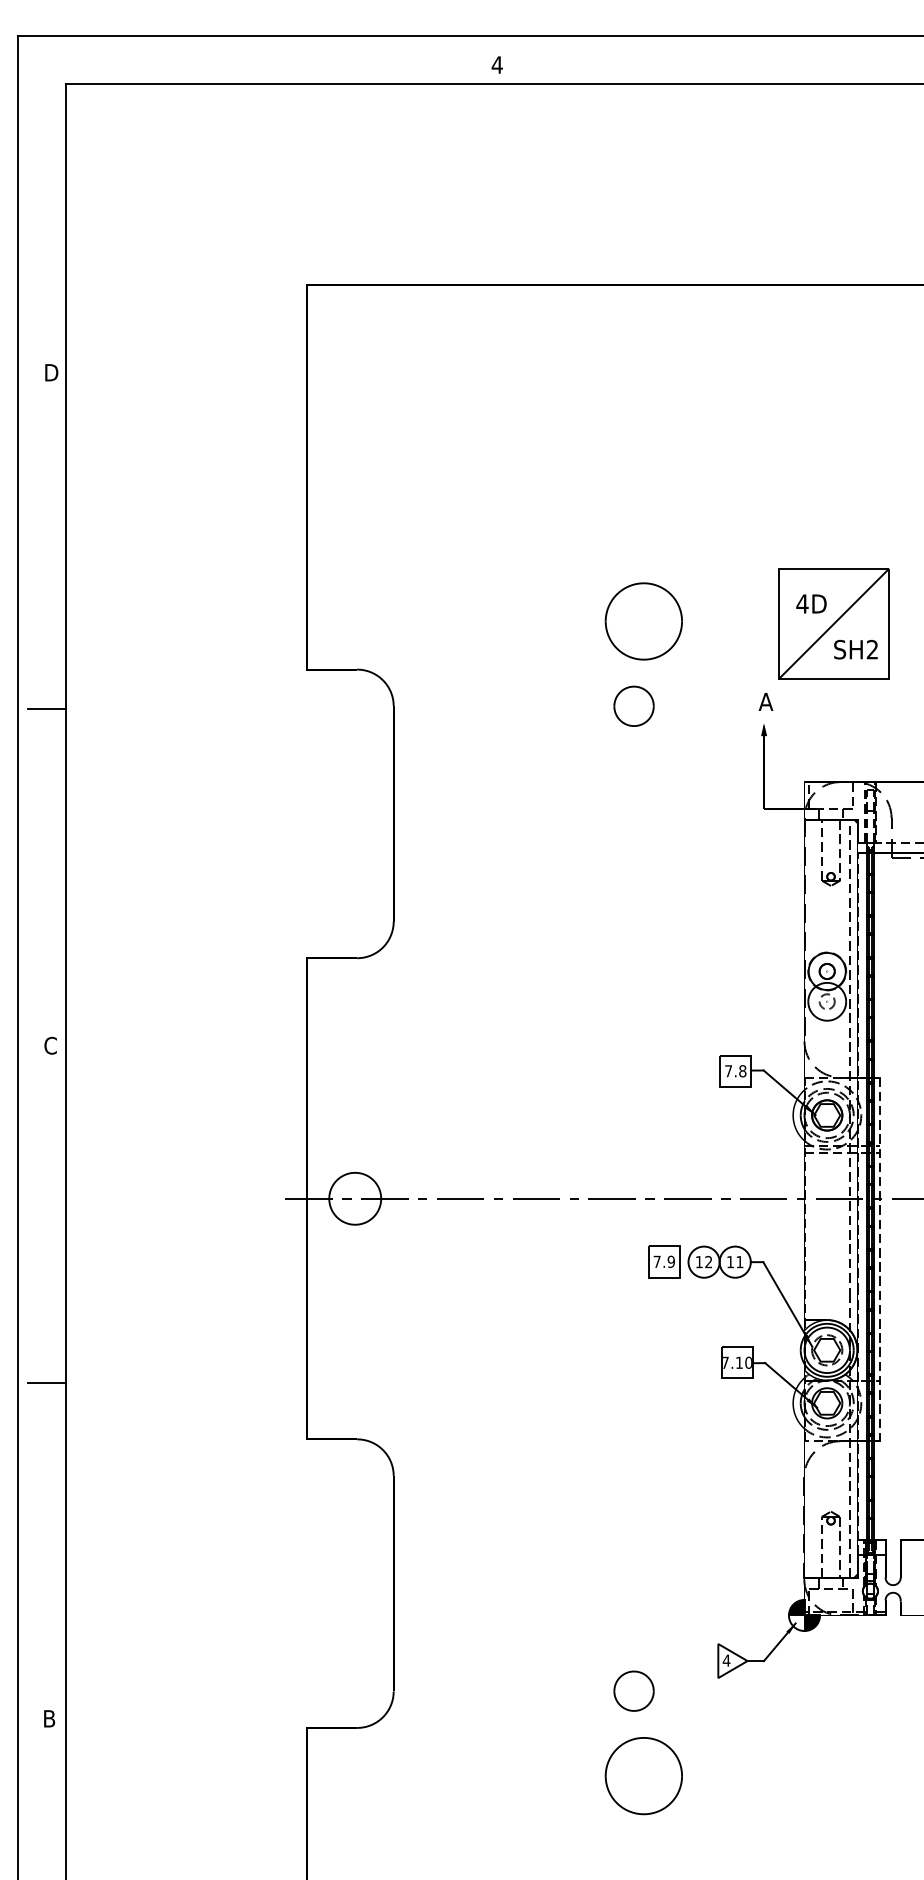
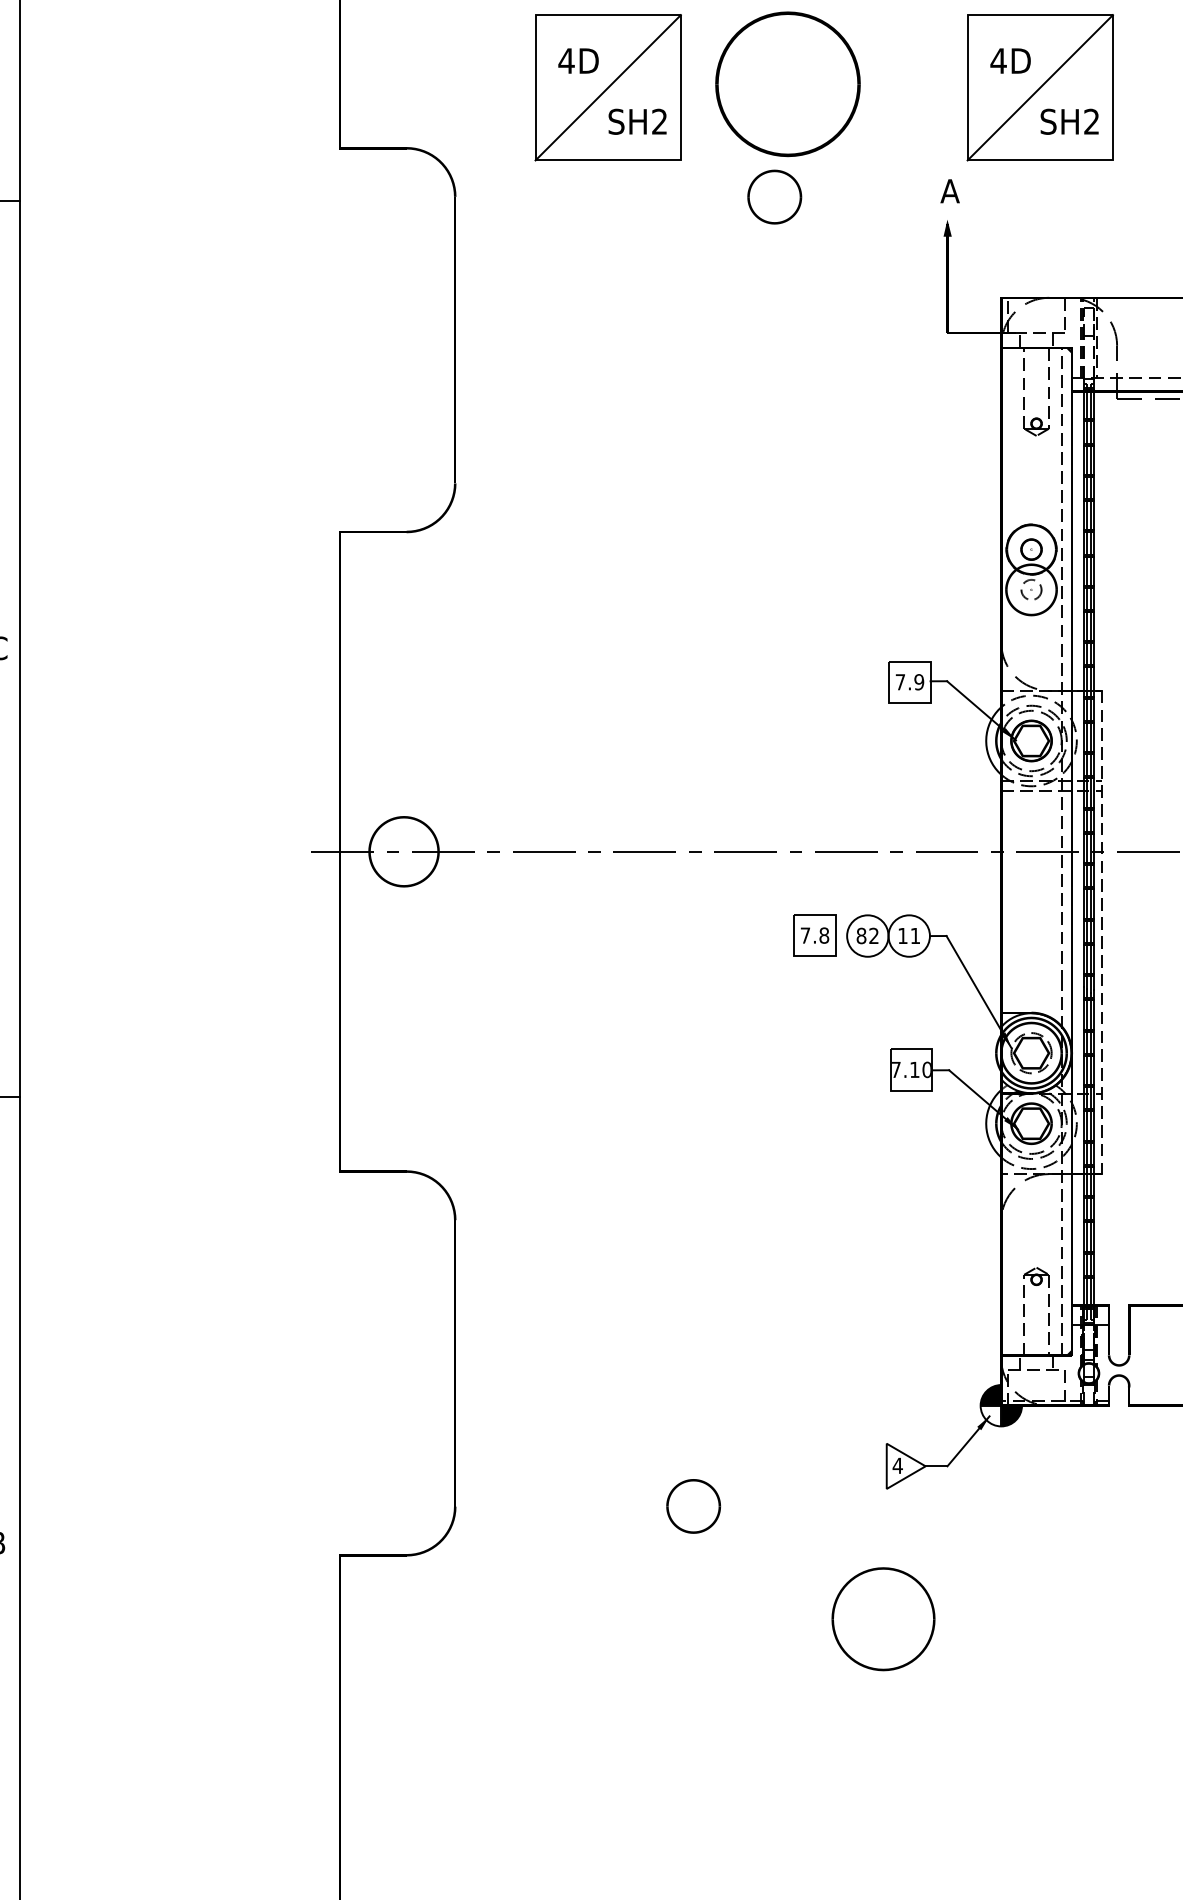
part: (643, 621) -> (787, 84), size x1.4
part: (508, 623) -> (607, 86), added
text: (742, 1071) -> (918, 682), 7.8 -> 7.9
text: (670, 1261) -> (823, 935), 7.9 -> 7.8
text: (698, 1262) -> (860, 936), 12 -> 82
part: (633, 1690) -> (692, 1505), moved
part: (643, 1776) -> (882, 1619), moved

